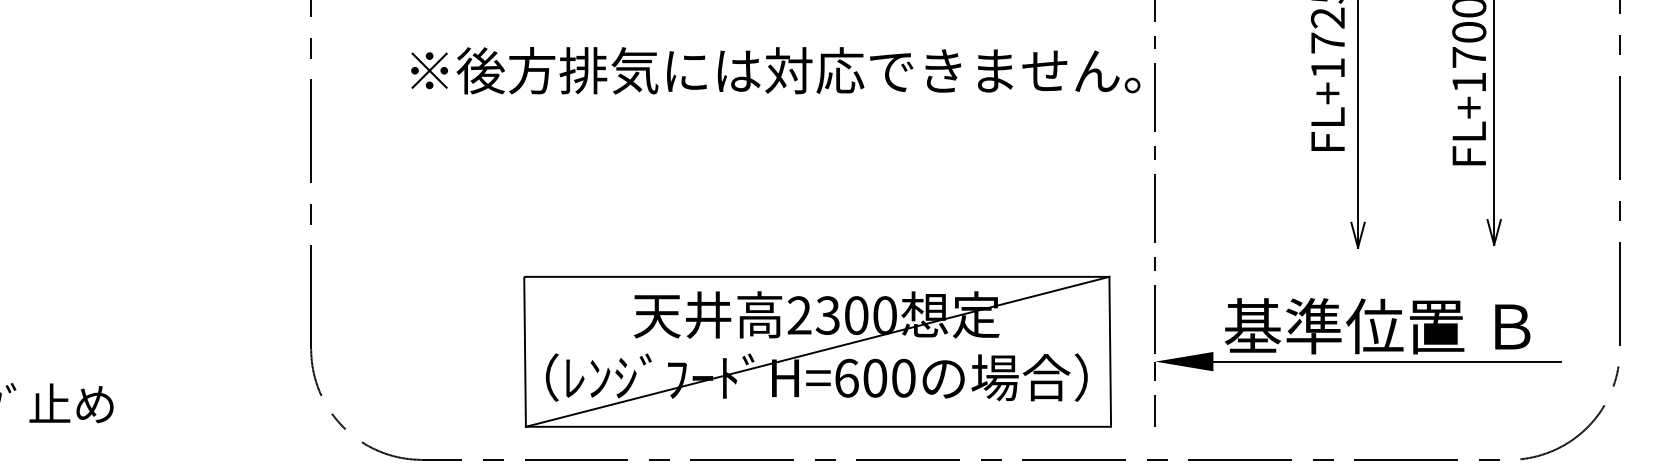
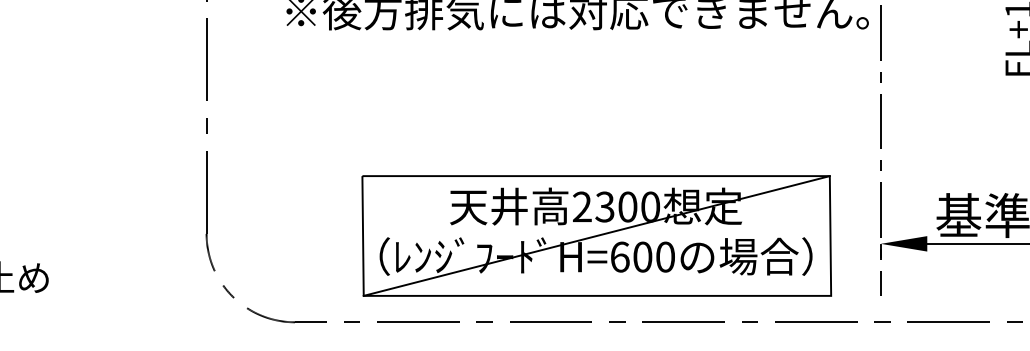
part: (817, 351) -> (596, 235), moved

